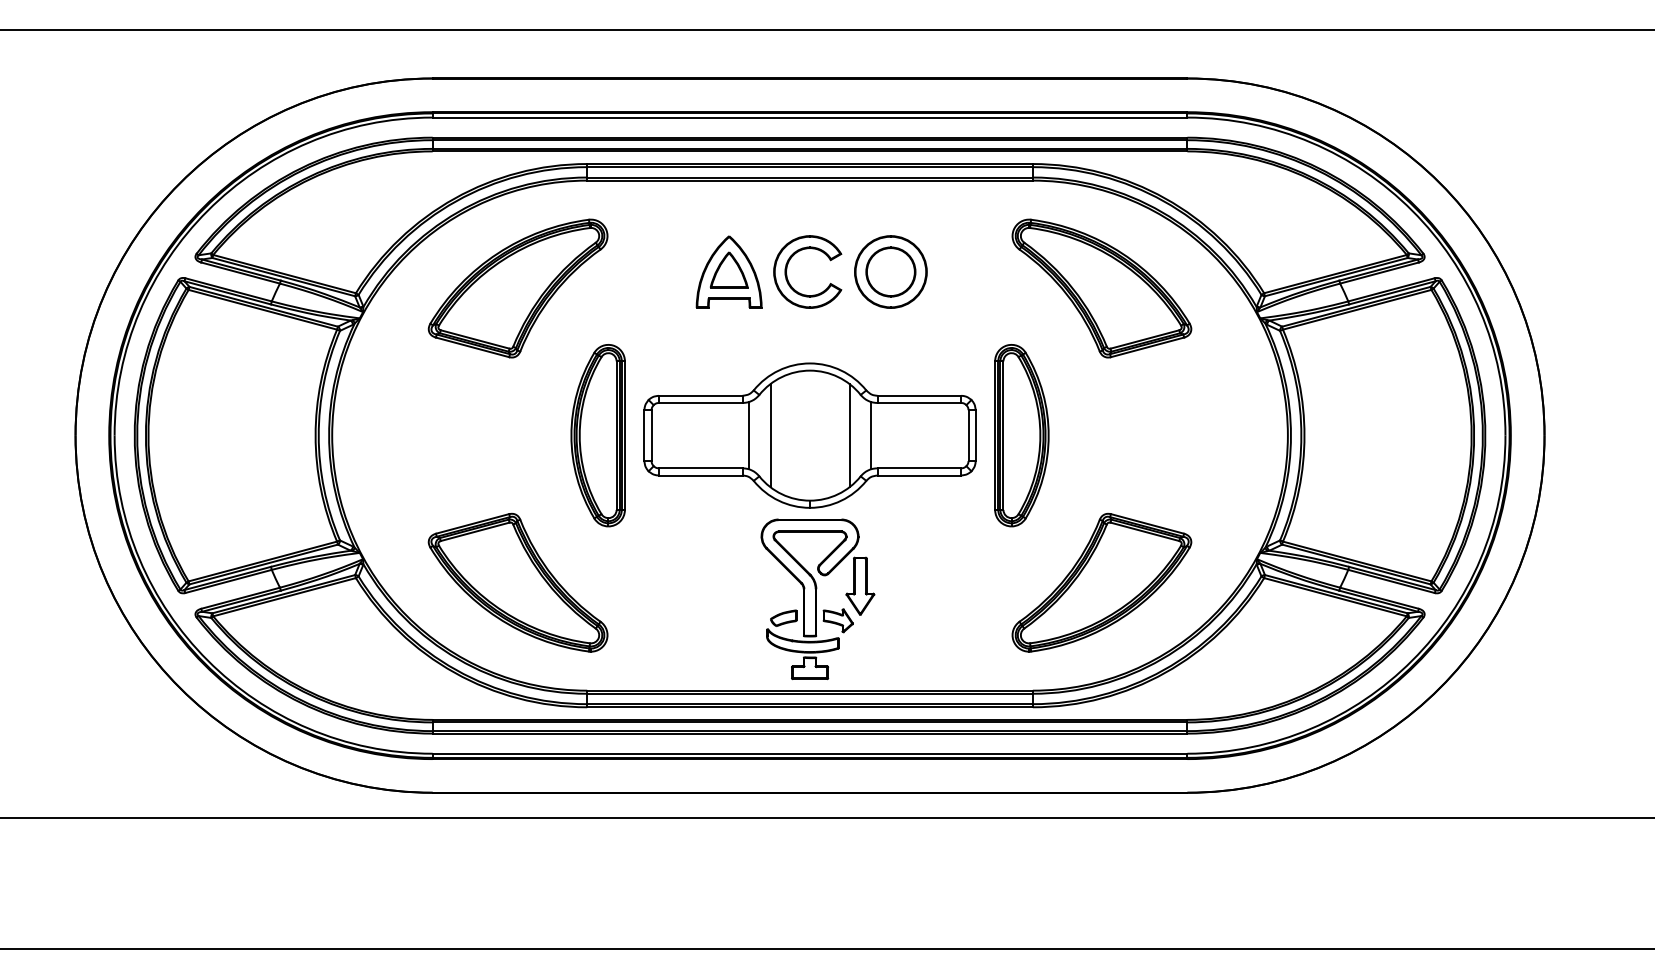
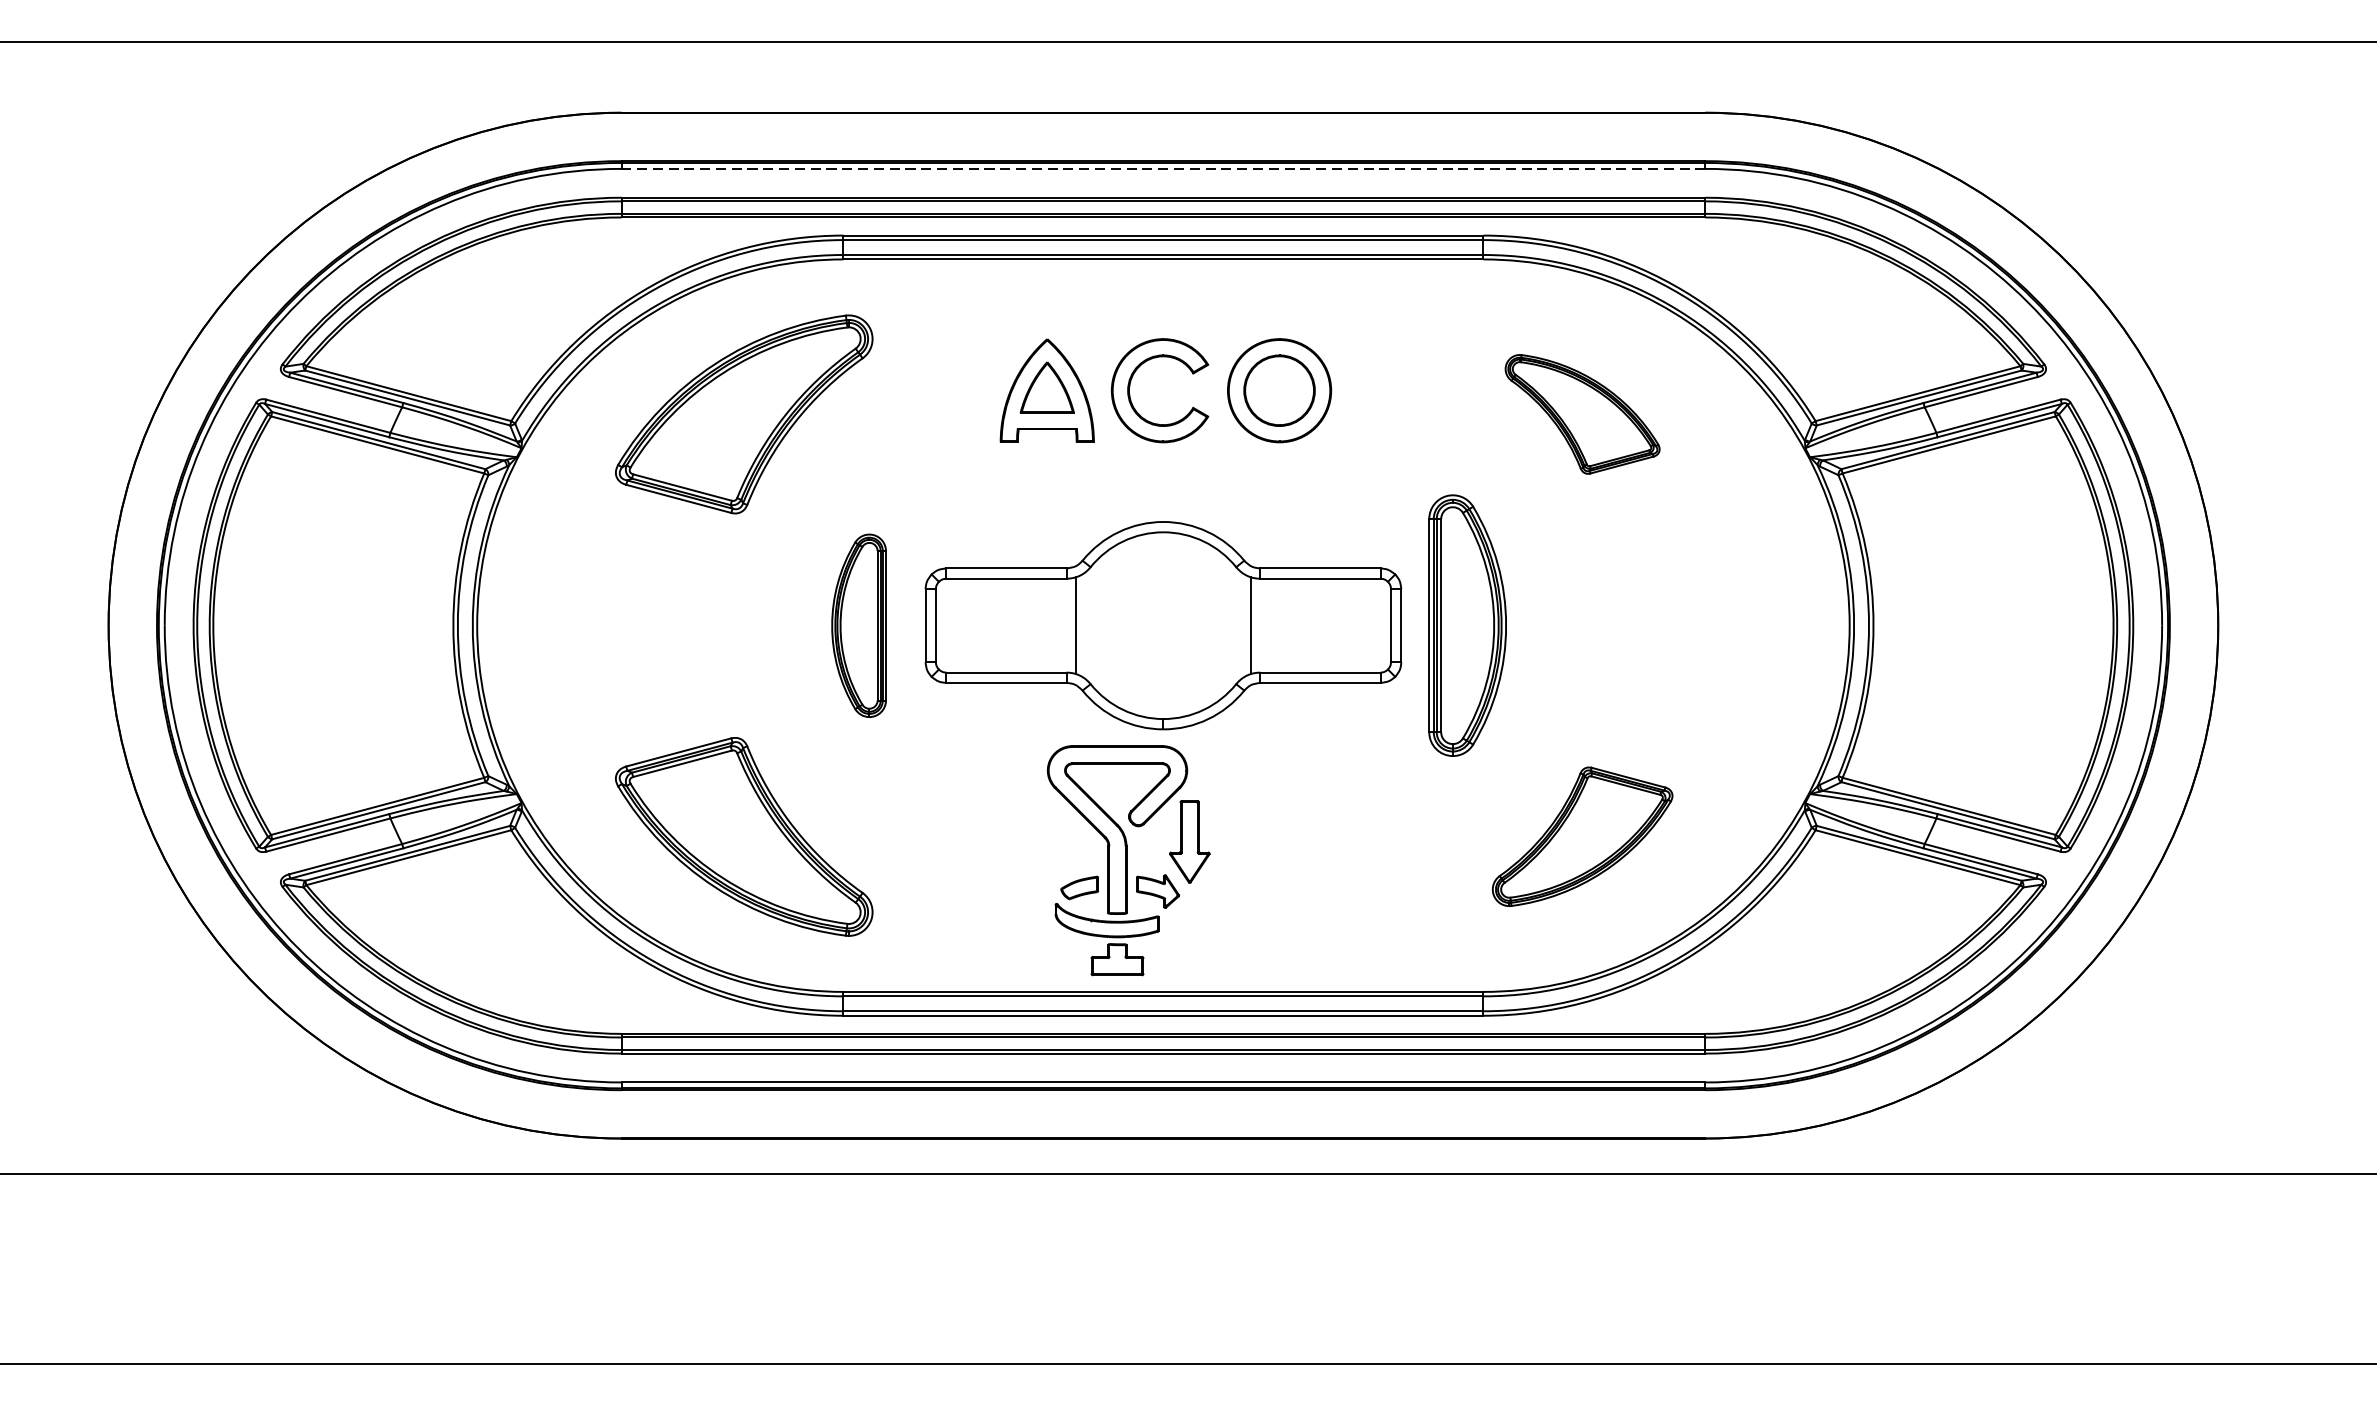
line: (809, 117) -> (1162, 168), solid -> dashed
part: (1101, 288) -> (1581, 414), size x0.6
part: (597, 435) -> (858, 625), size x0.7
line: (770, 435) -> (1106, 625), removed
line: (849, 435) -> (1220, 625), removed
part: (1101, 582) -> (1581, 836), size x0.7
part: (817, 599) -> (1128, 860), moved

